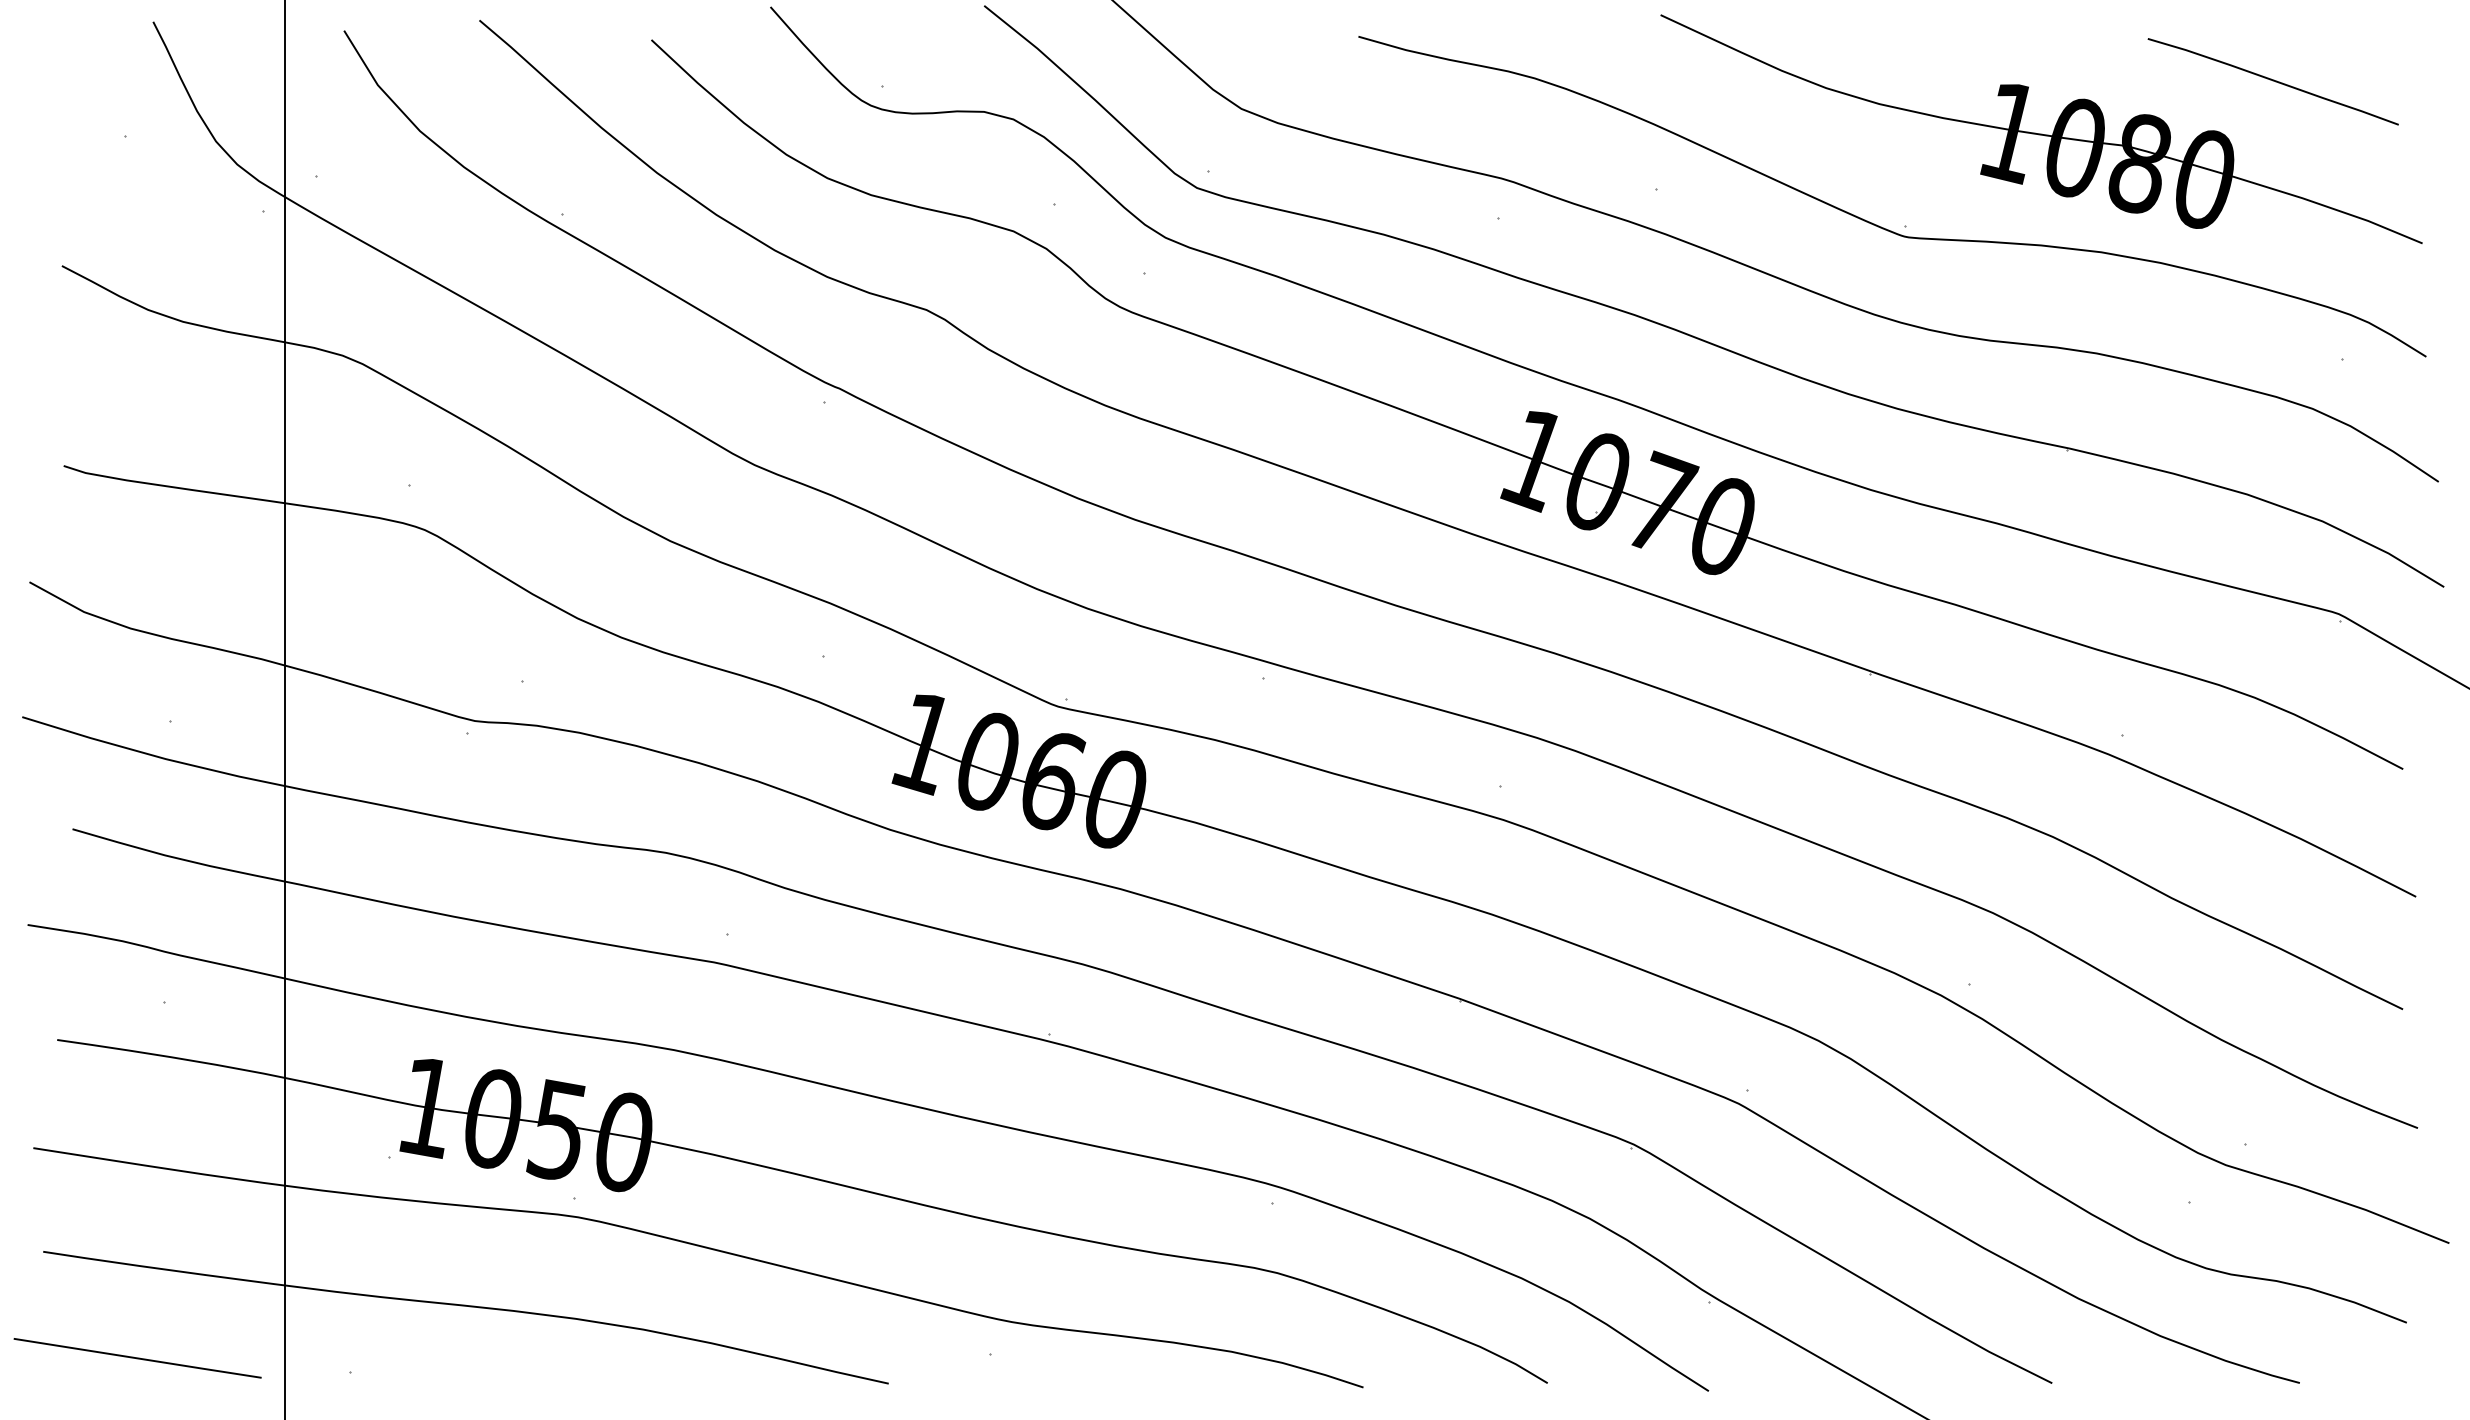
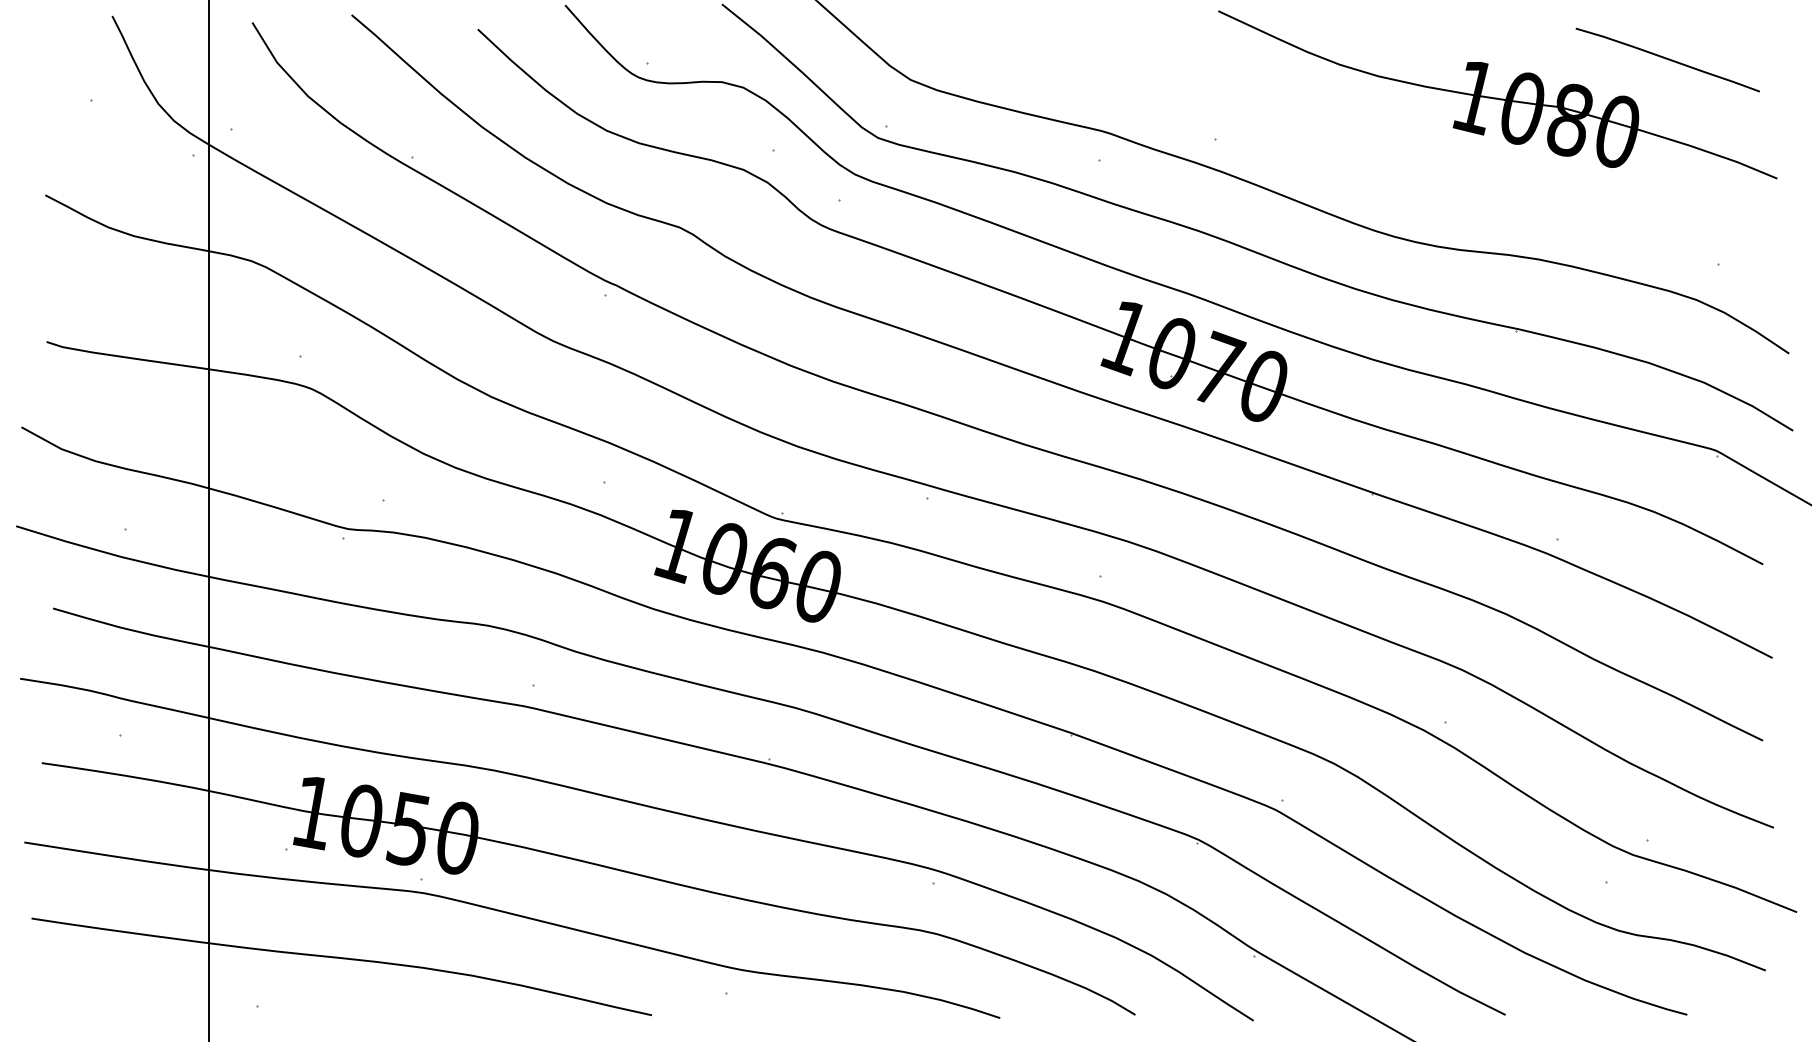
part: (1877, 224) -> (1377, 164), removed
line: (137, 1358) -> (100, 996), removed

